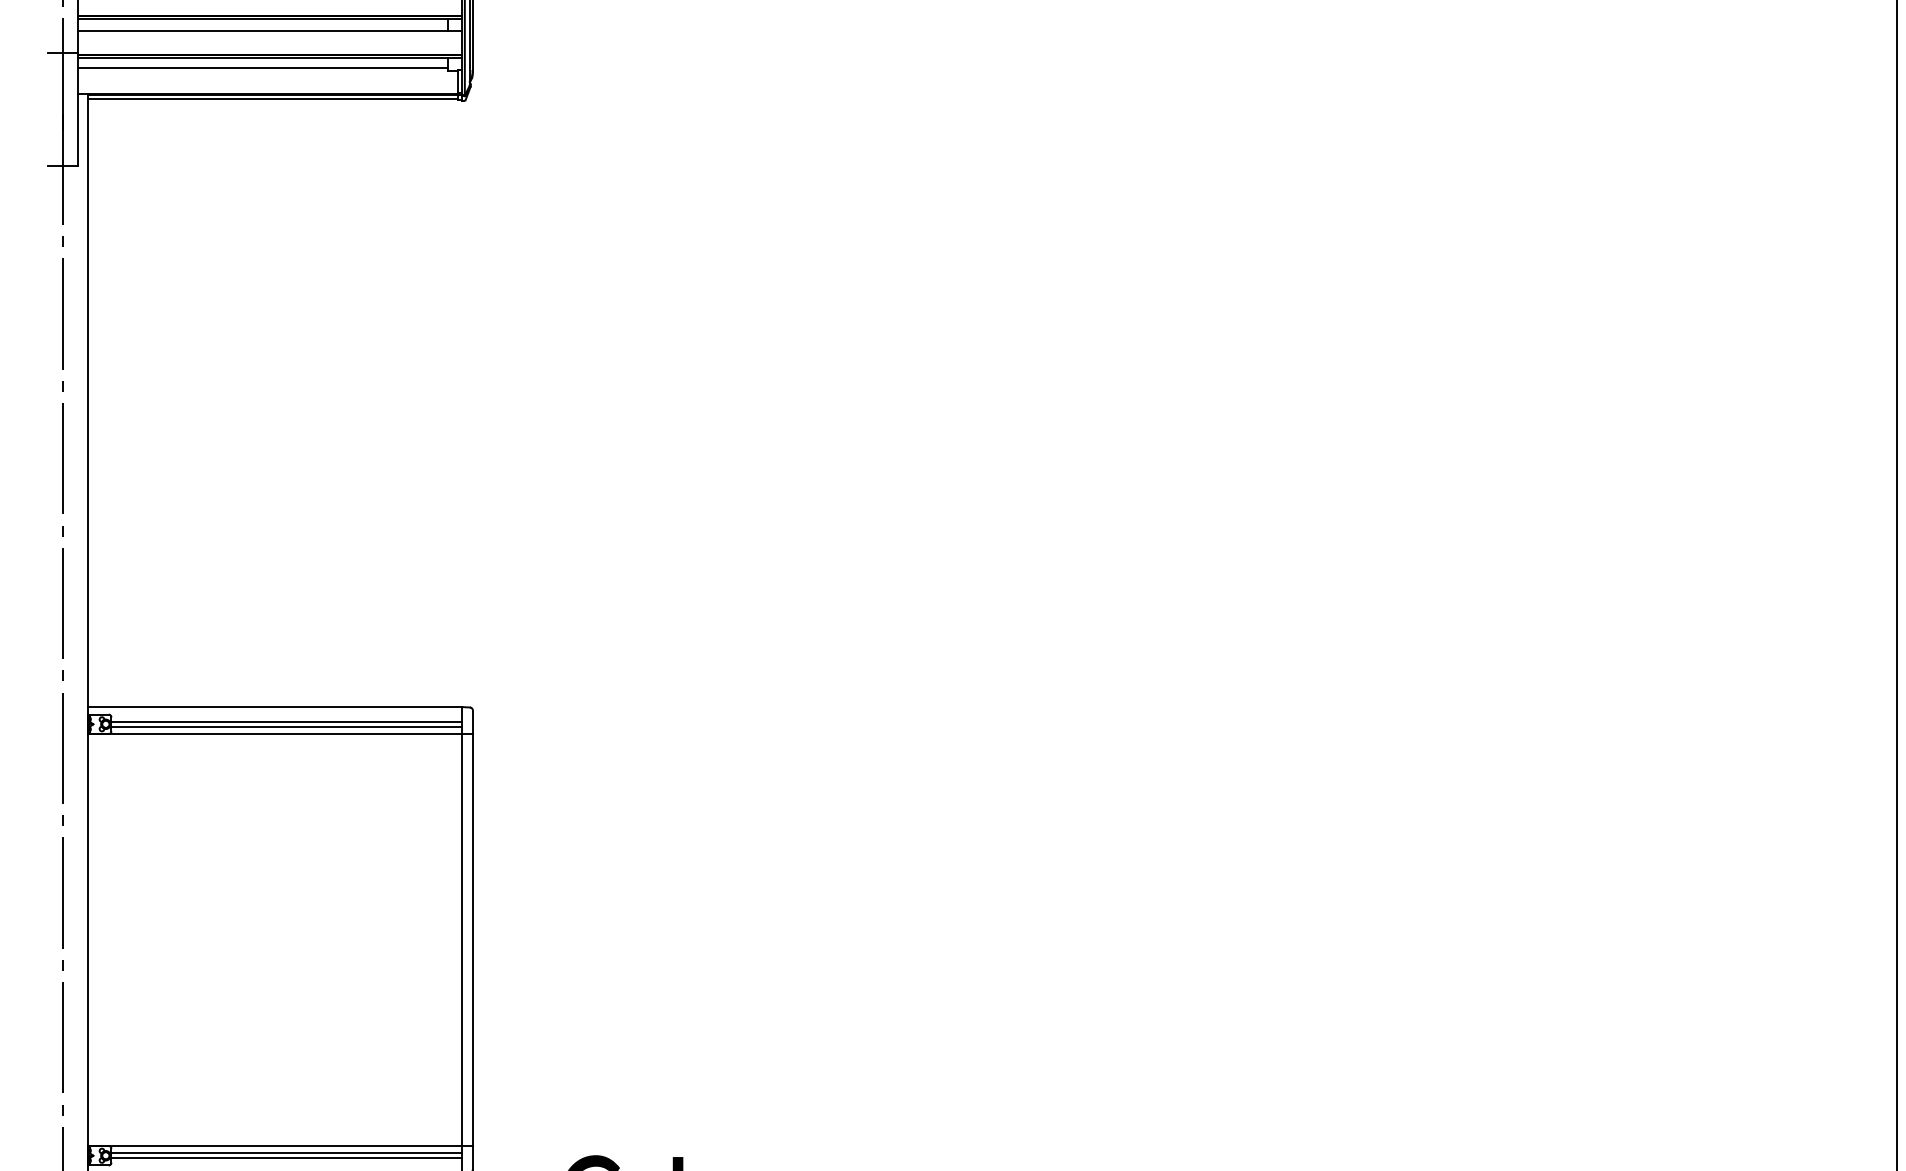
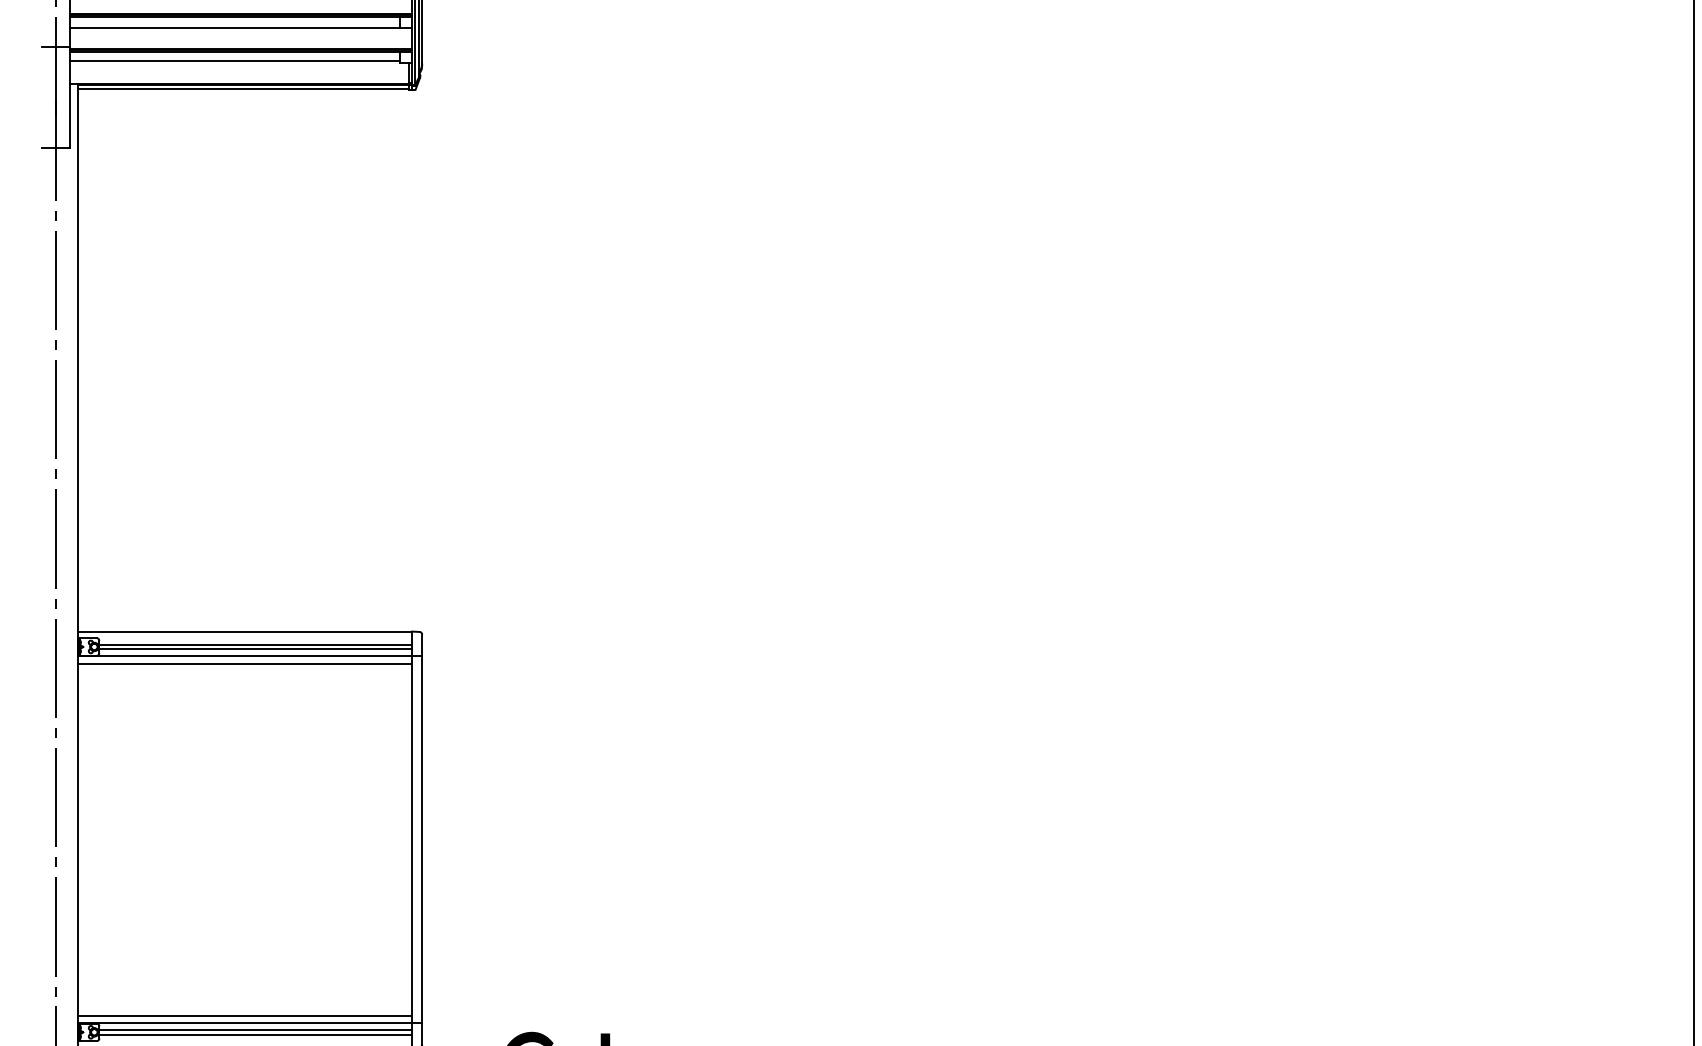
line: (275, 742) -> (245, 663), added
line: (275, 1136) -> (245, 1015), added

